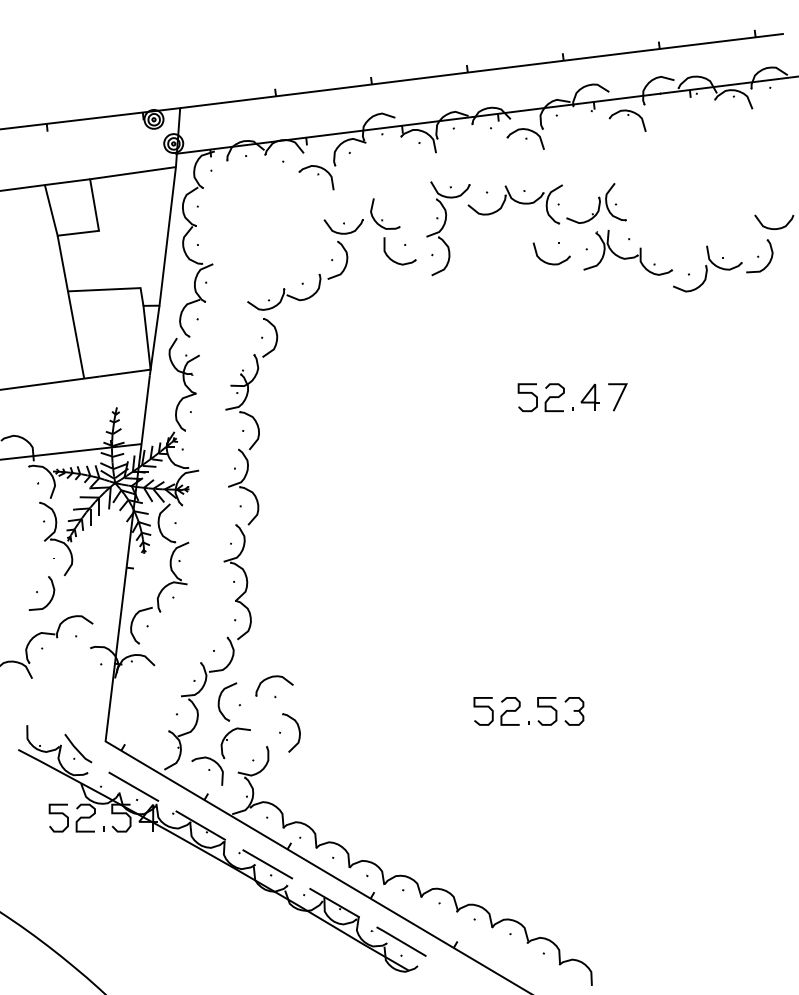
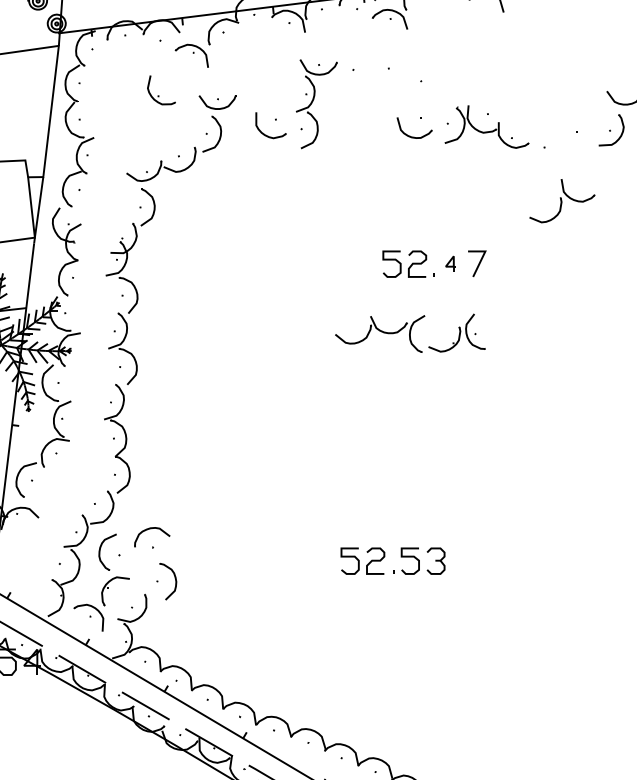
part: (546, 203) -> (409, 333), moved
part: (383, 219) -> (159, 95), moved
part: (707, 268) -> (562, 200), moved
part: (589, 396) -> (450, 263), size x0.6

